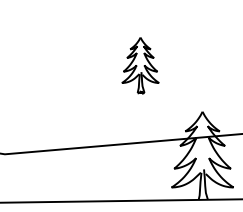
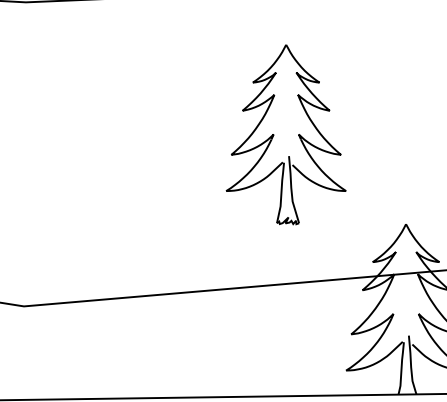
part: (140, 65) -> (286, 134), size x1.67

